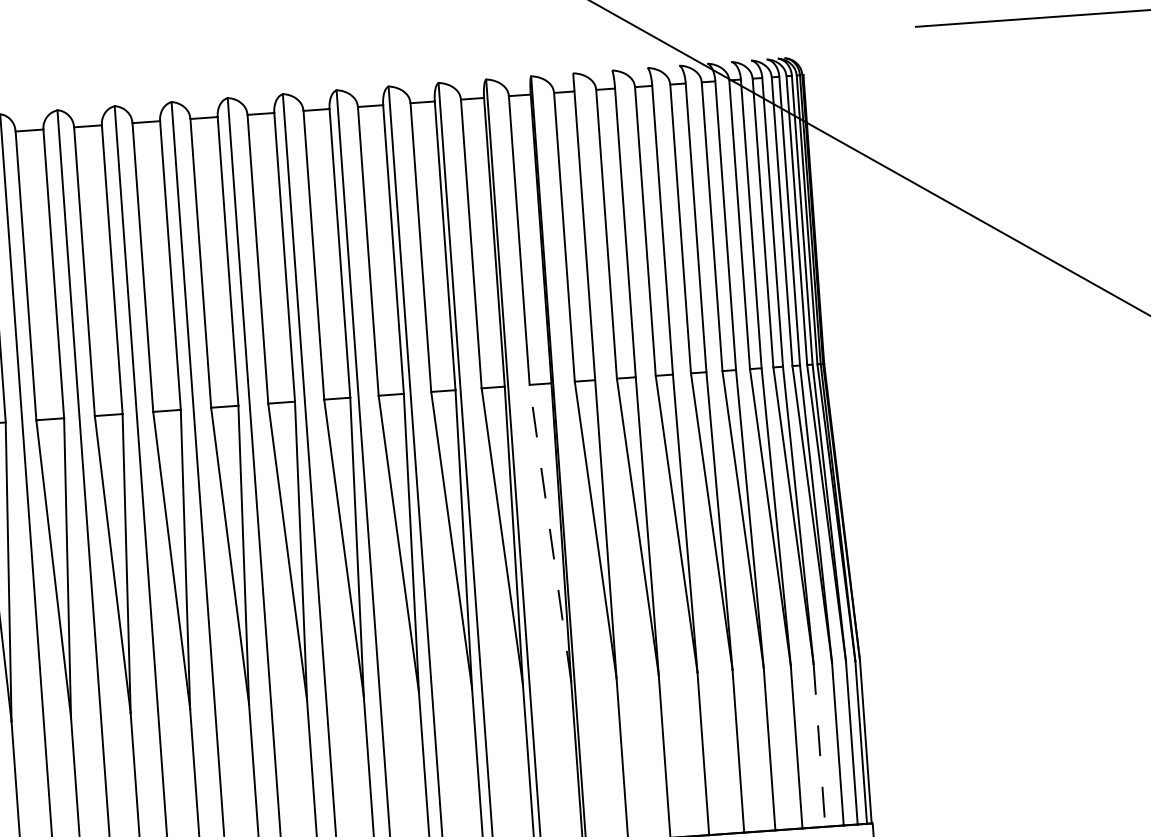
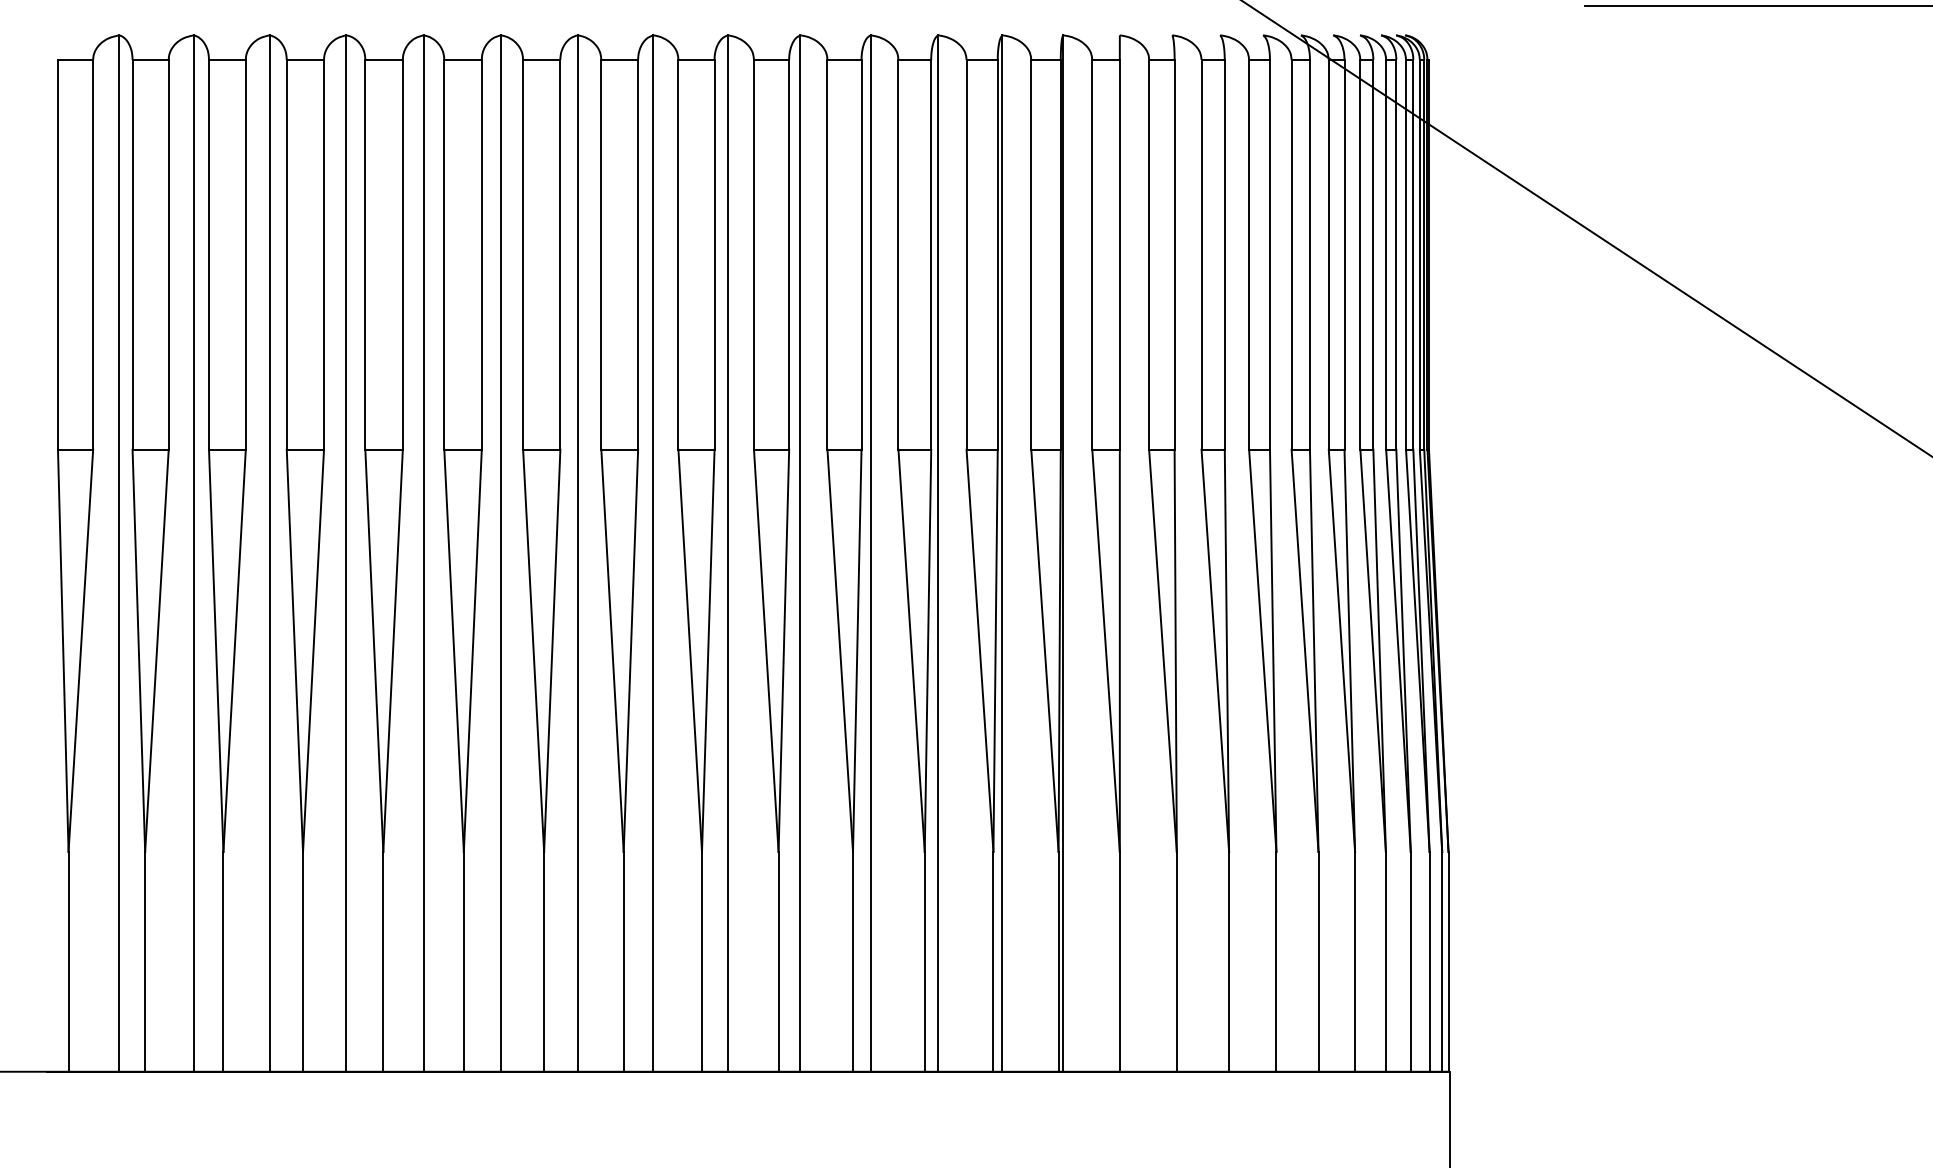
line: (550, 532) -> (1044, 650), dashed -> solid
line: (819, 745) -> (1385, 961), dashed -> solid

